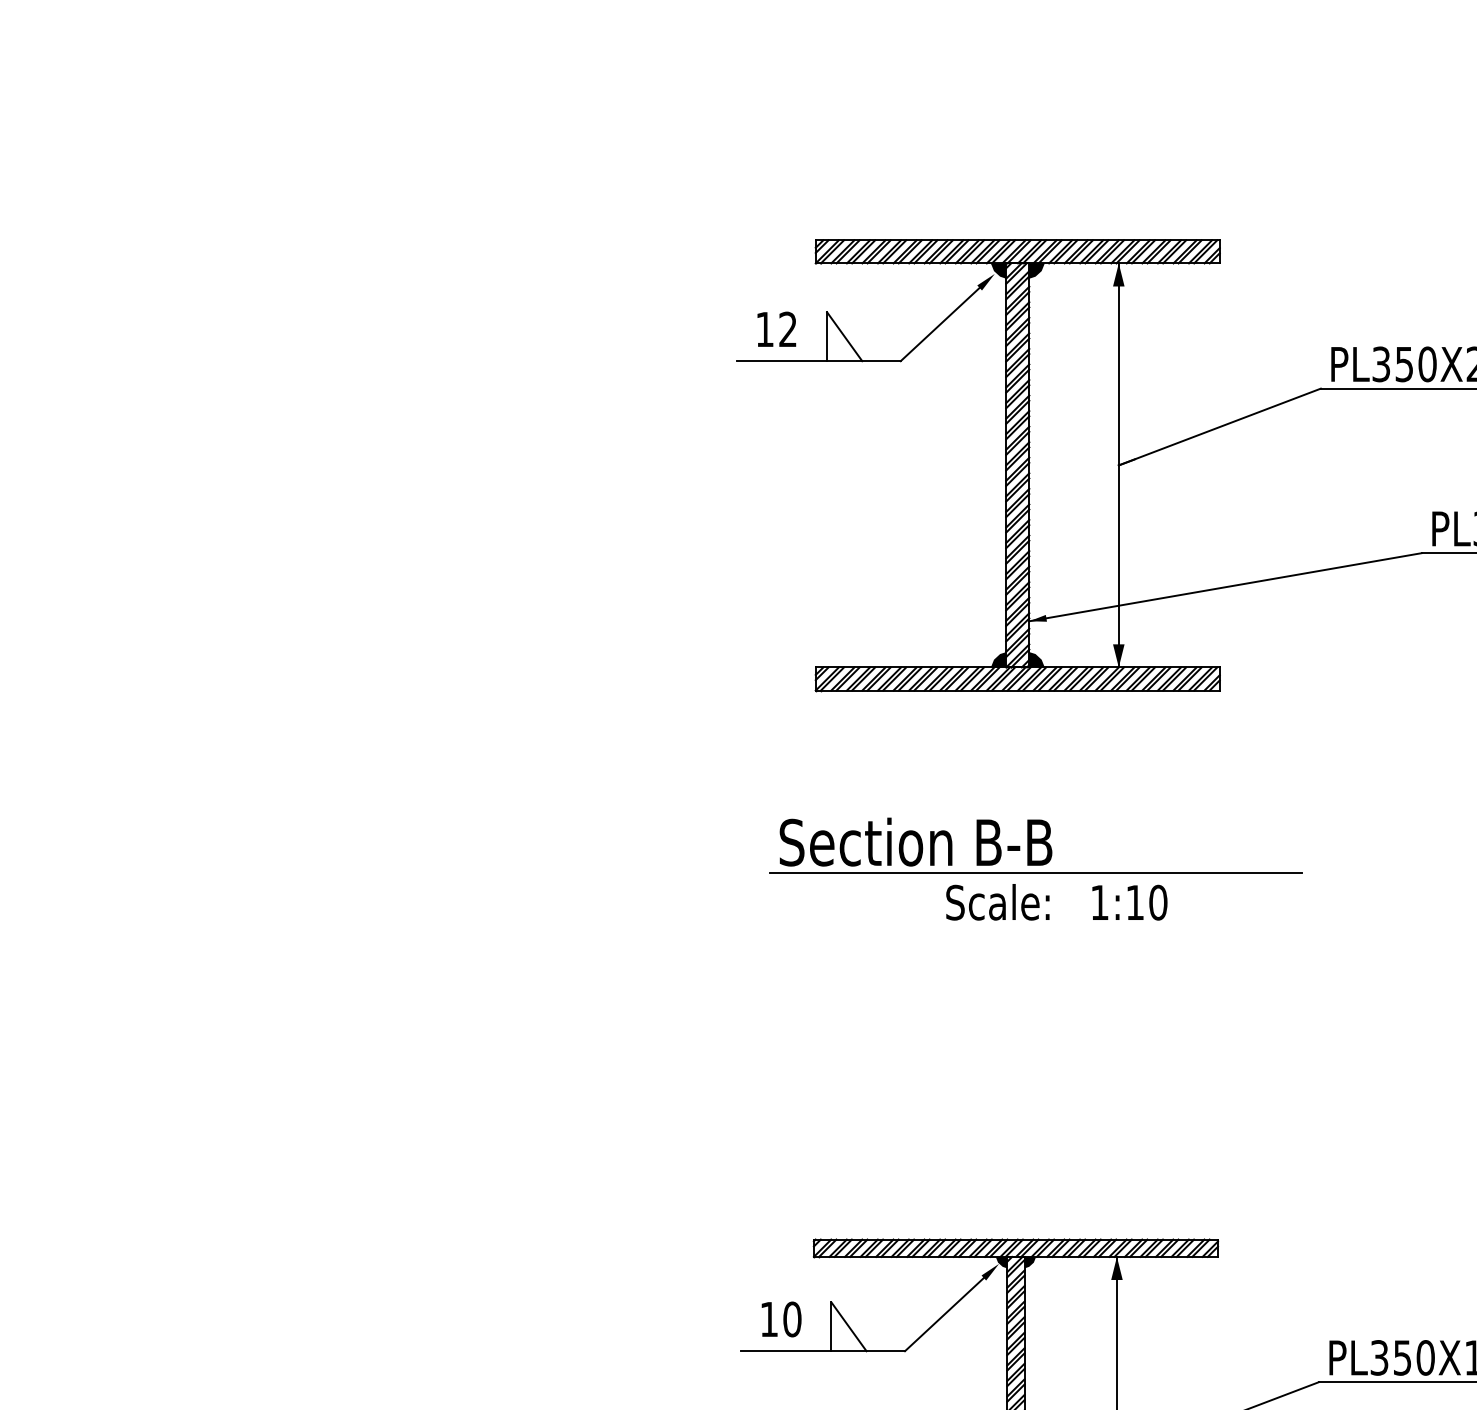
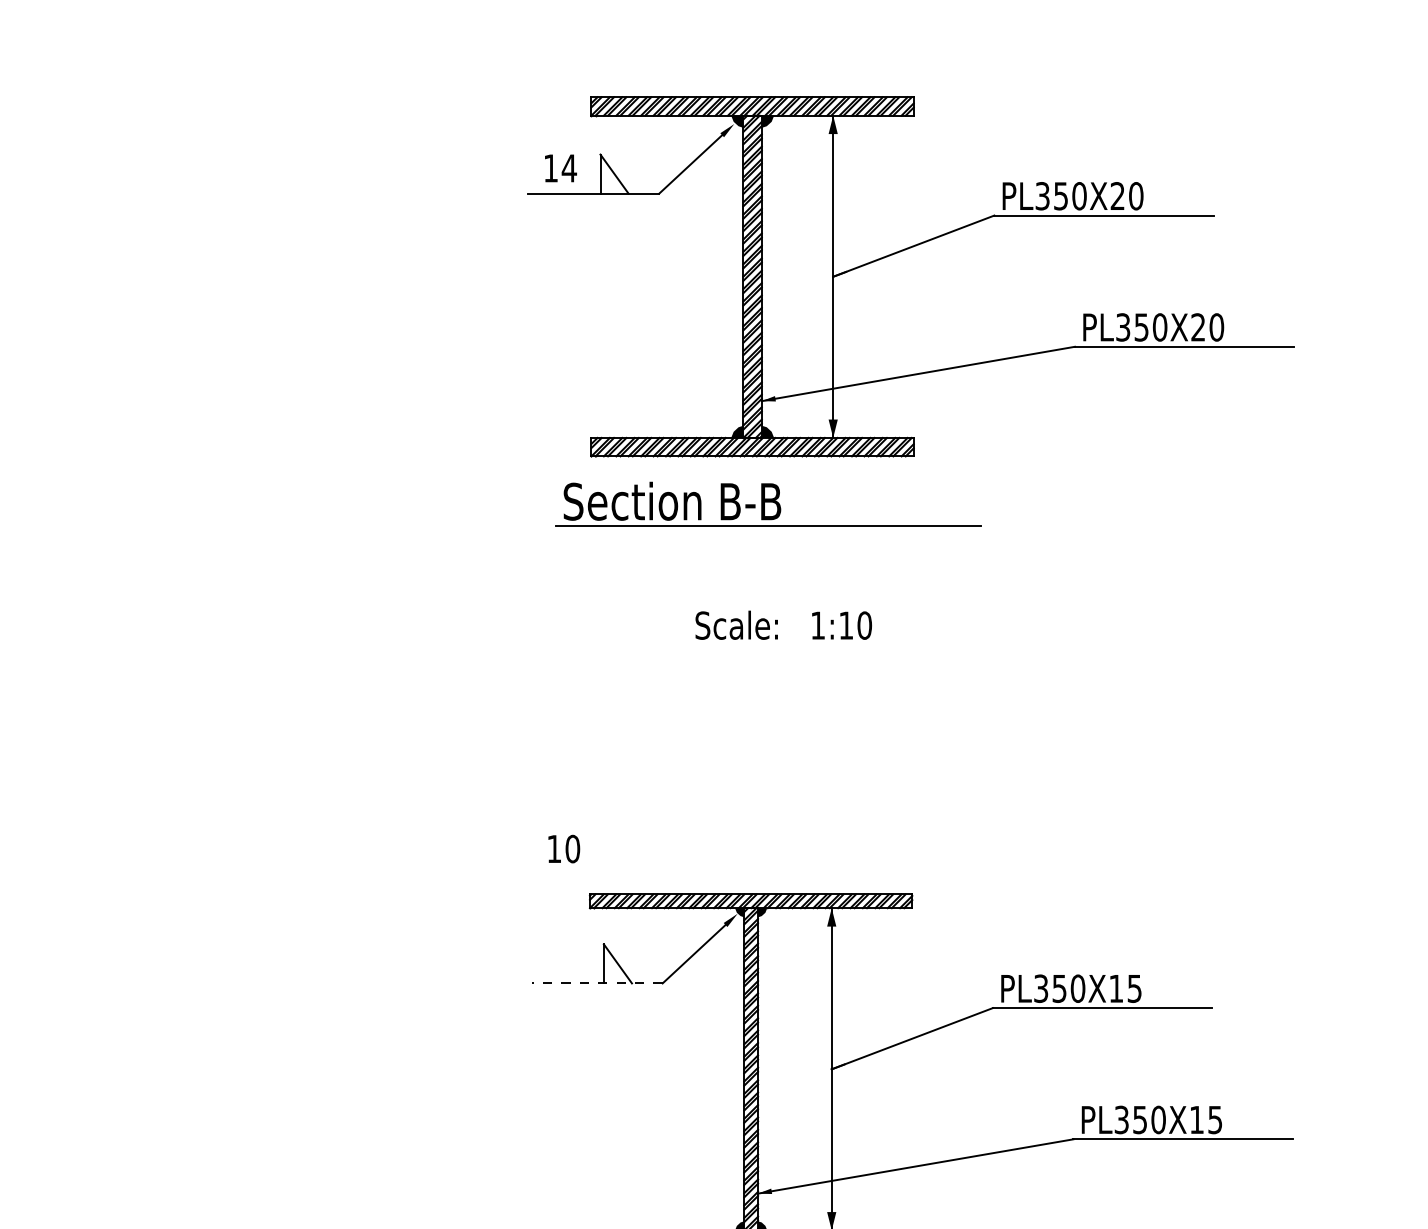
text: (786, 329) -> (568, 168), 12 -> 14
part: (1036, 844) -> (768, 503), moved
text: (781, 1318) -> (564, 848), moved
line: (822, 1351) -> (596, 983), solid -> dashed

